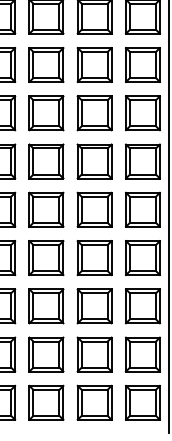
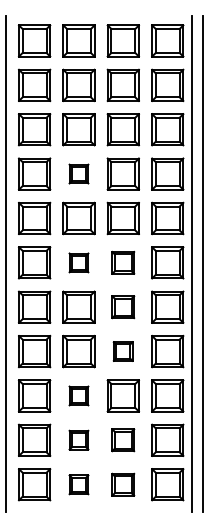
part: (45, 64) -> (78, 173), size x0.6
part: (45, 161) -> (78, 262), size x0.6
part: (93, 161) -> (122, 262), size x0.7
part: (93, 209) -> (122, 306), size x0.7
part: (93, 257) -> (122, 351), size x0.6
part: (45, 305) -> (78, 395), size x0.6
part: (45, 353) -> (78, 439), size x0.6
part: (93, 353) -> (122, 439), size x0.7
part: (45, 402) -> (78, 484), size x0.6
part: (93, 402) -> (122, 484), size x0.7

